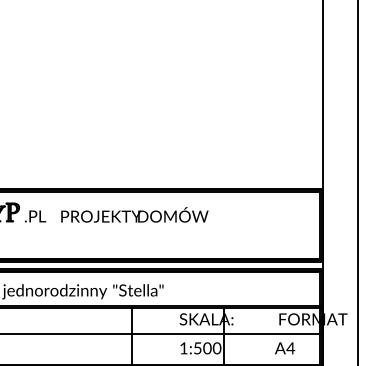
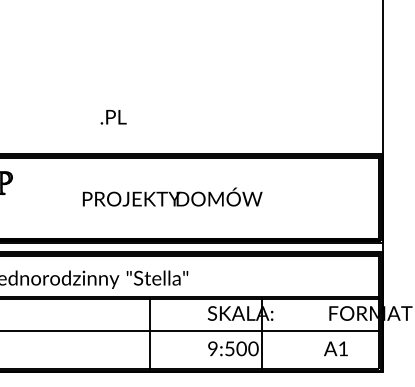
text: (134, 214) -> (172, 196), moved
text: (35, 216) -> (113, 117), moved
text: (183, 348) -> (212, 349), 1:500 -> 9:500
text: (290, 348) -> (342, 349), A4 -> A1

